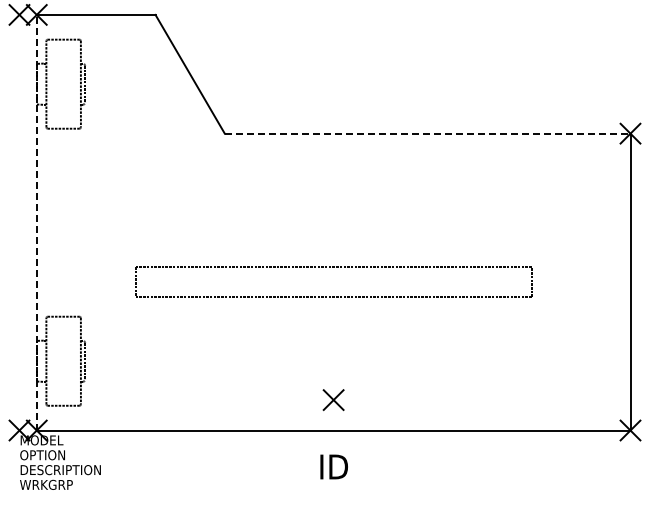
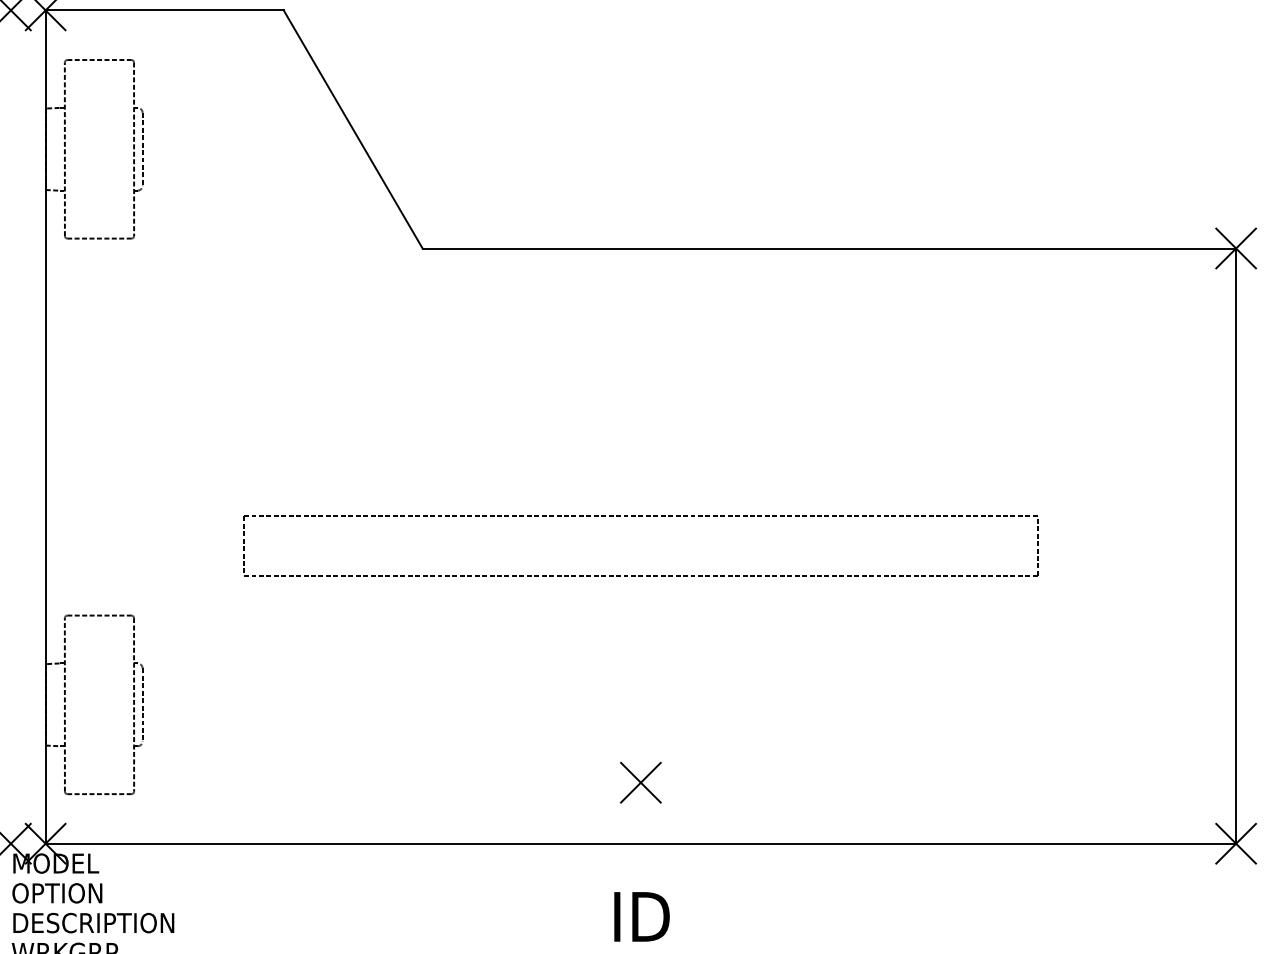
line: (427, 133) -> (829, 248), dashed -> solid
line: (36, 222) -> (45, 426), dashed -> solid

